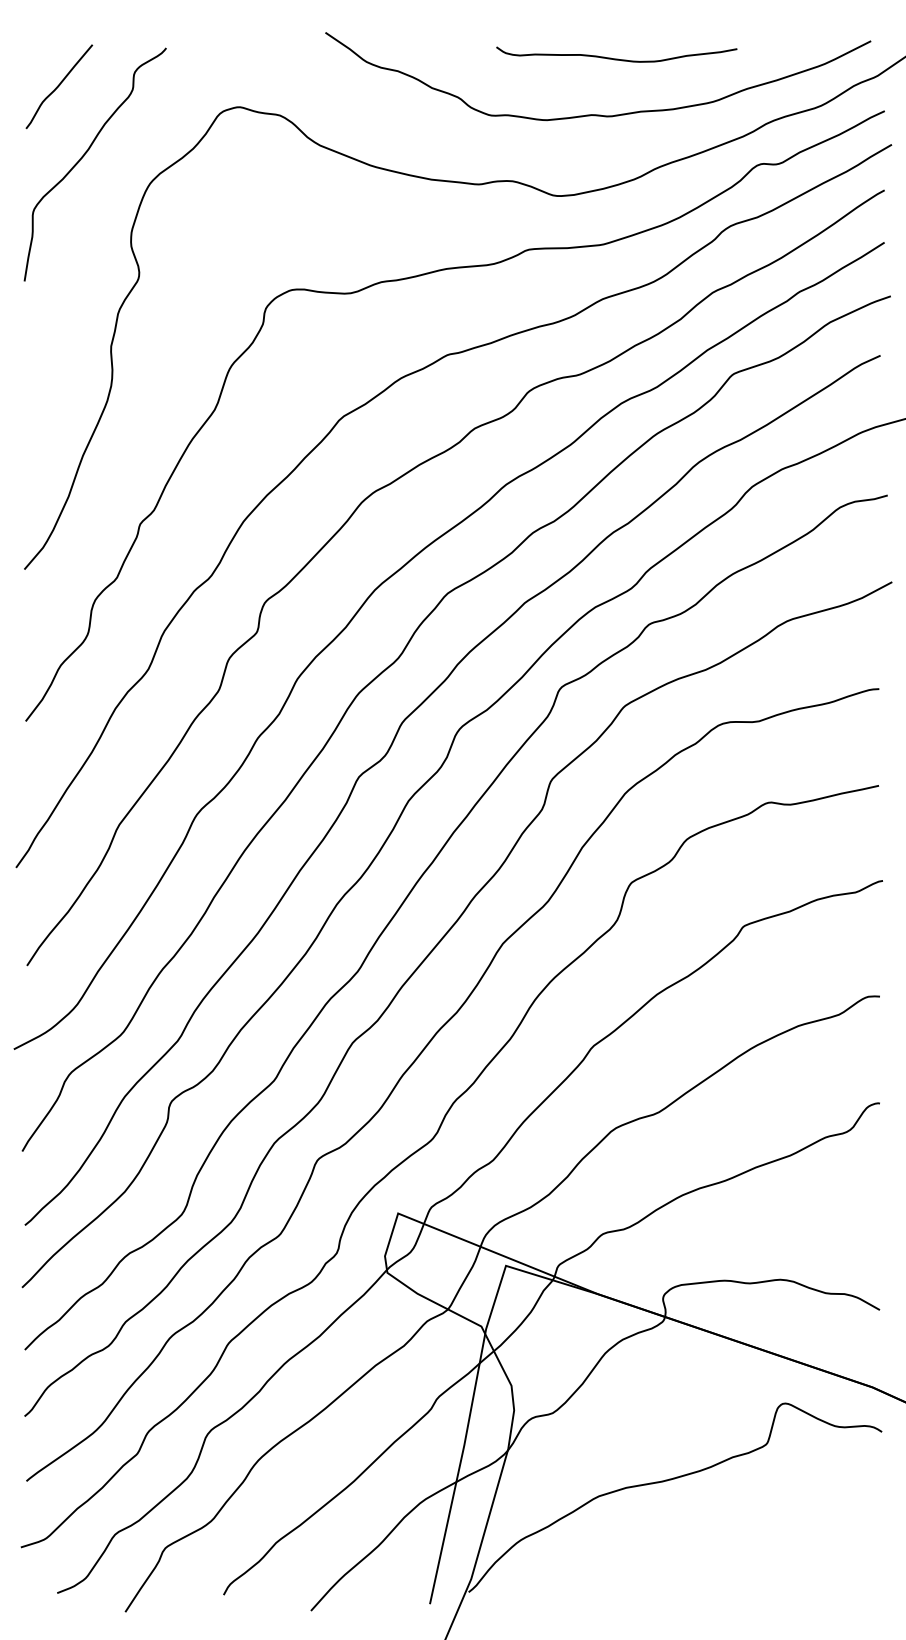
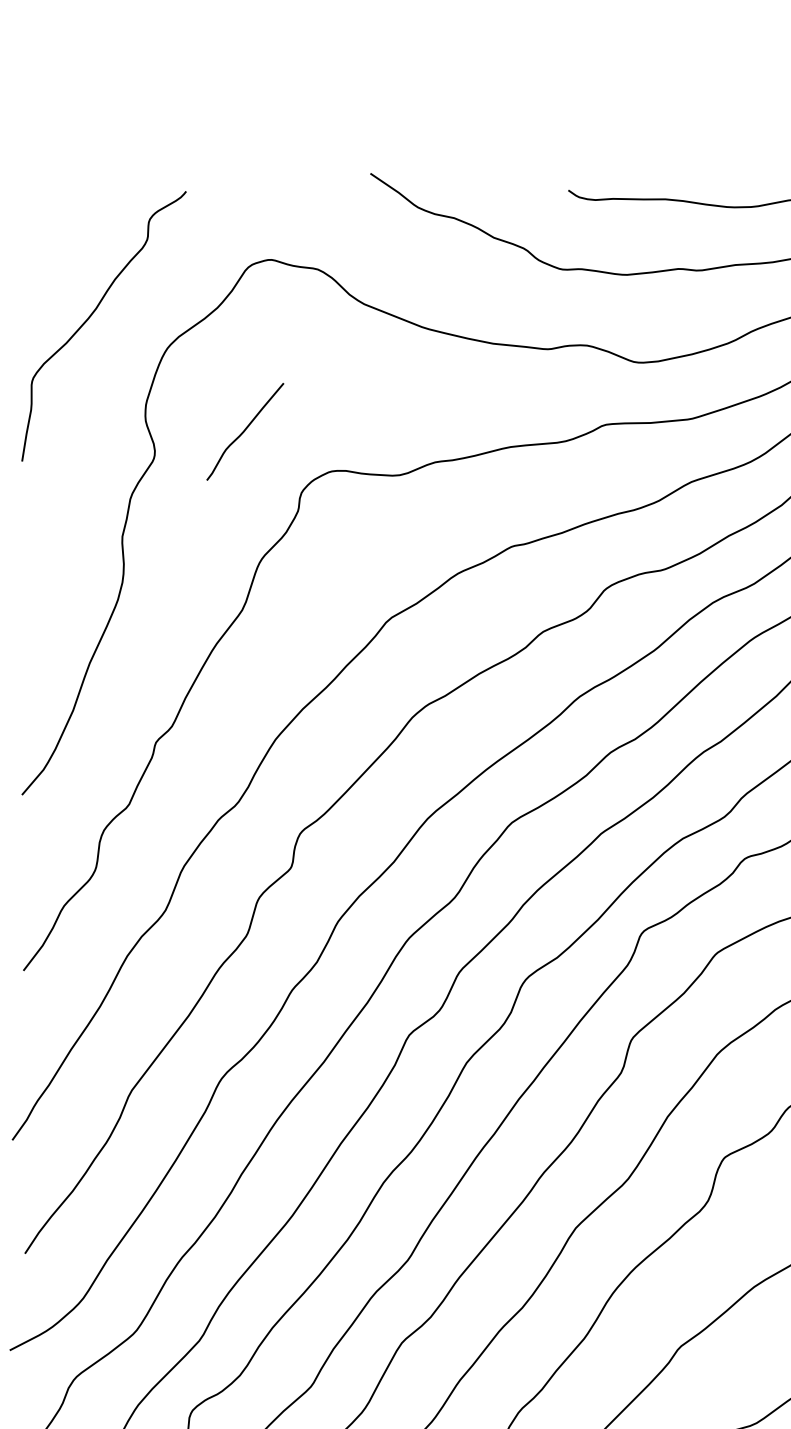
curve: (59, 86) -> (245, 431), moved

